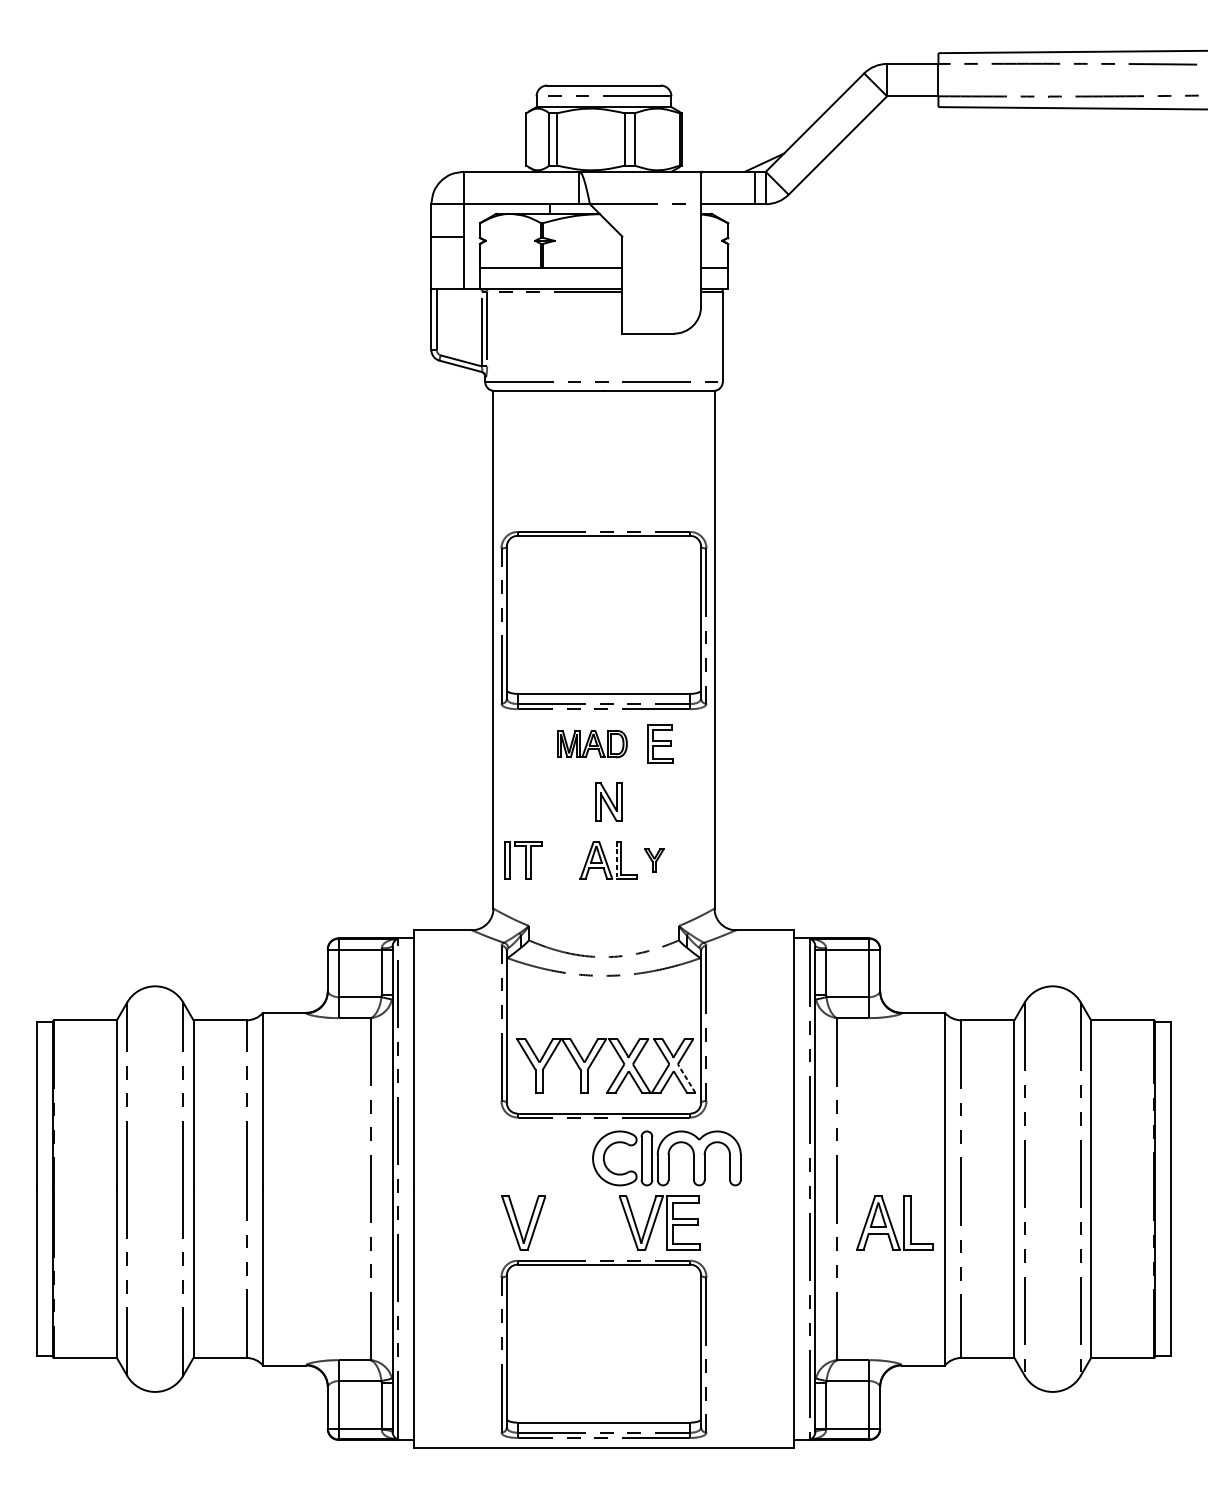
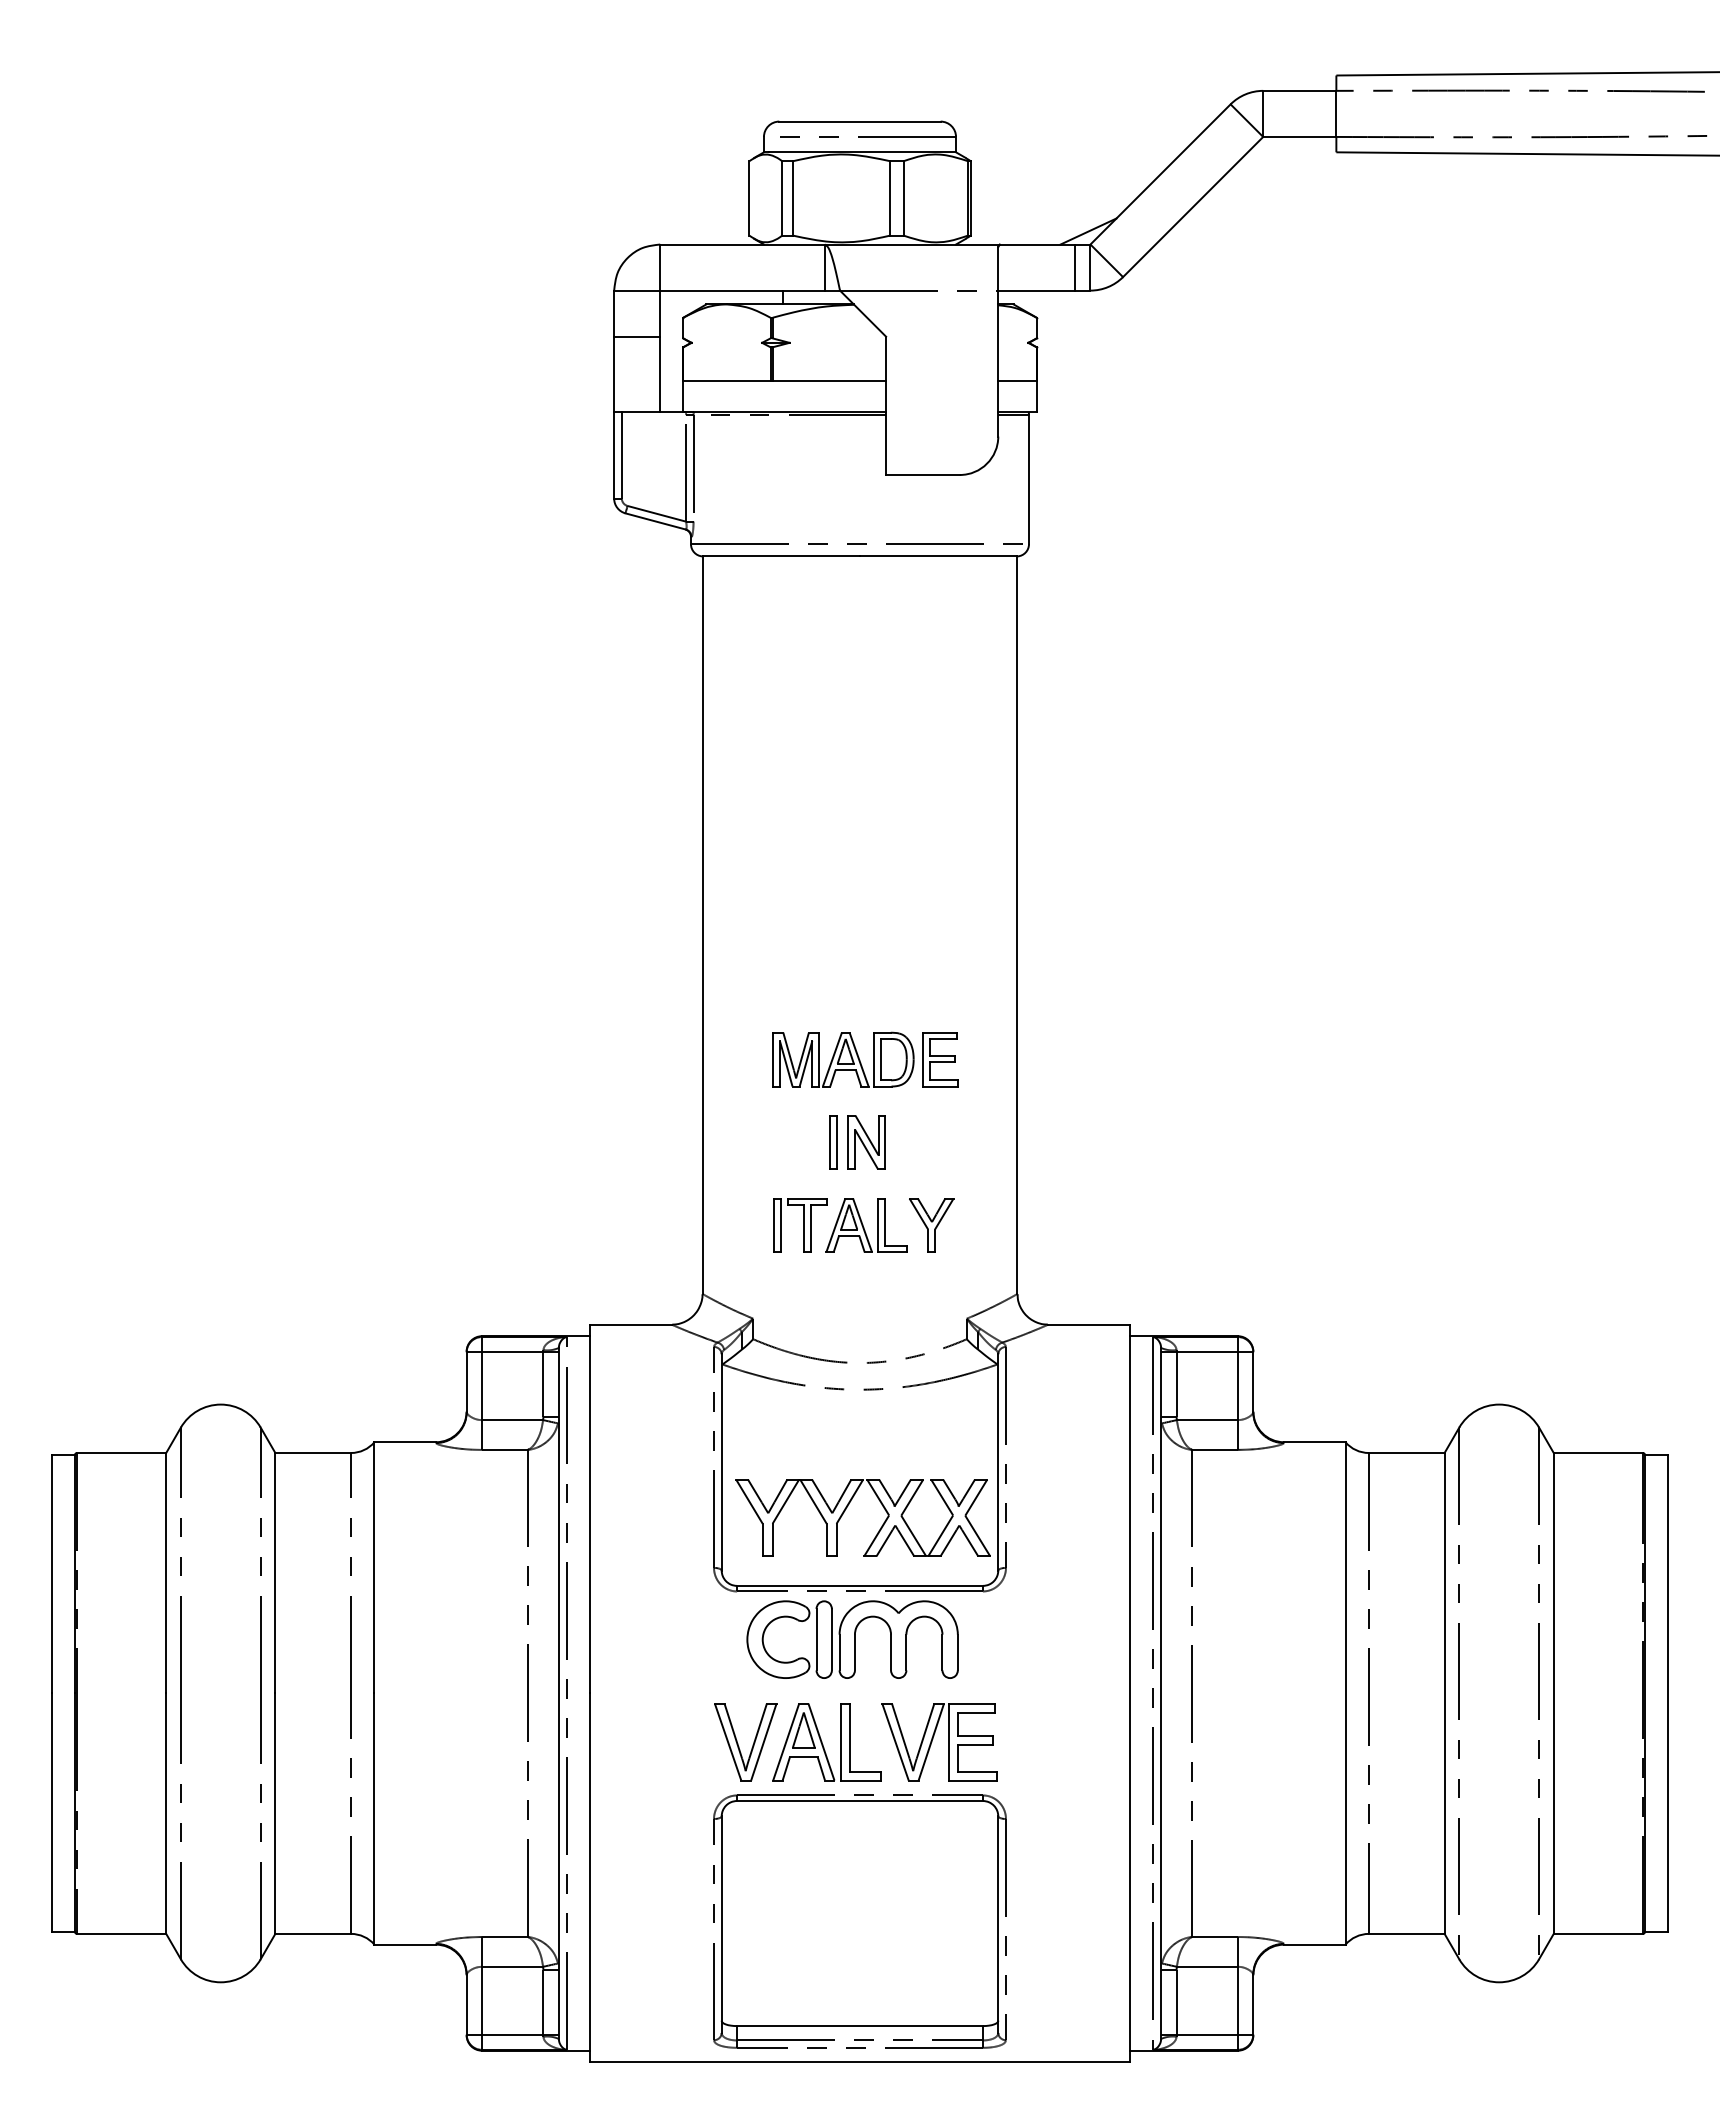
part: (603, 620) -> (859, 883), removed
part: (592, 744) -> (843, 1059), size x1.43
part: (585, 802) -> (833, 1142), added
part: (523, 860) -> (800, 1225), moved
line: (616, 860) -> (877, 1225), dashed -> solid
part: (654, 860) -> (931, 1225), size x1.67
line: (686, 1078) -> (977, 1535), dashed -> solid
part: (666, 1158) -> (852, 1639), moved
part: (894, 1223) -> (826, 1742), moved

